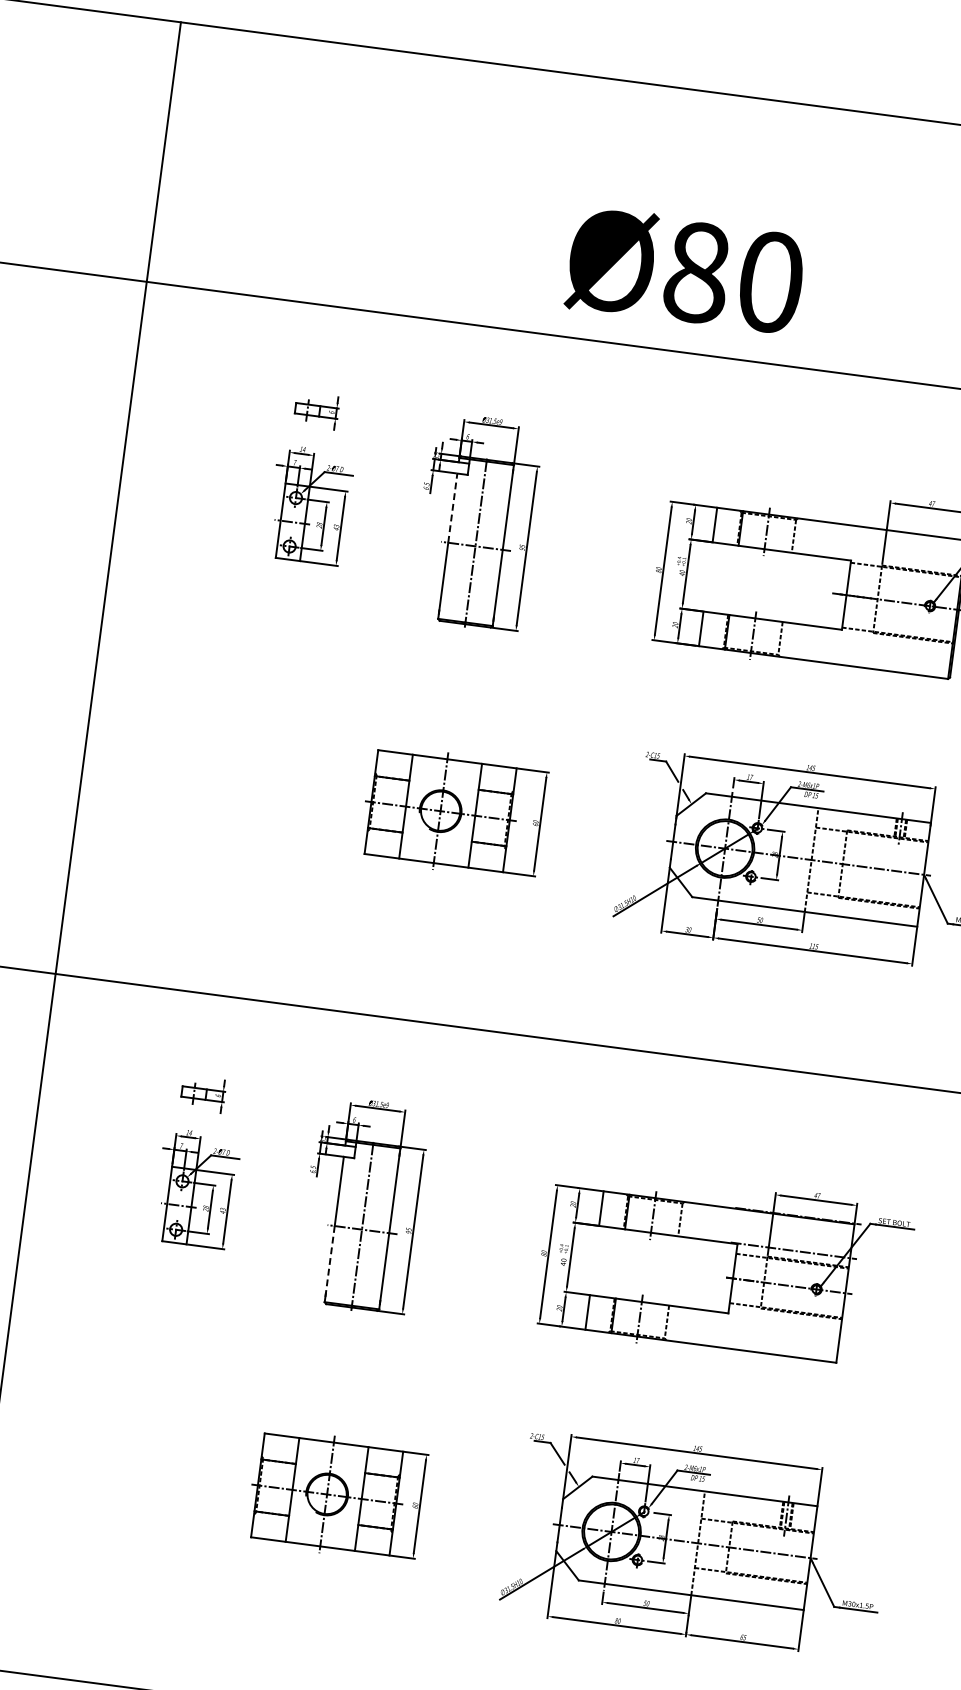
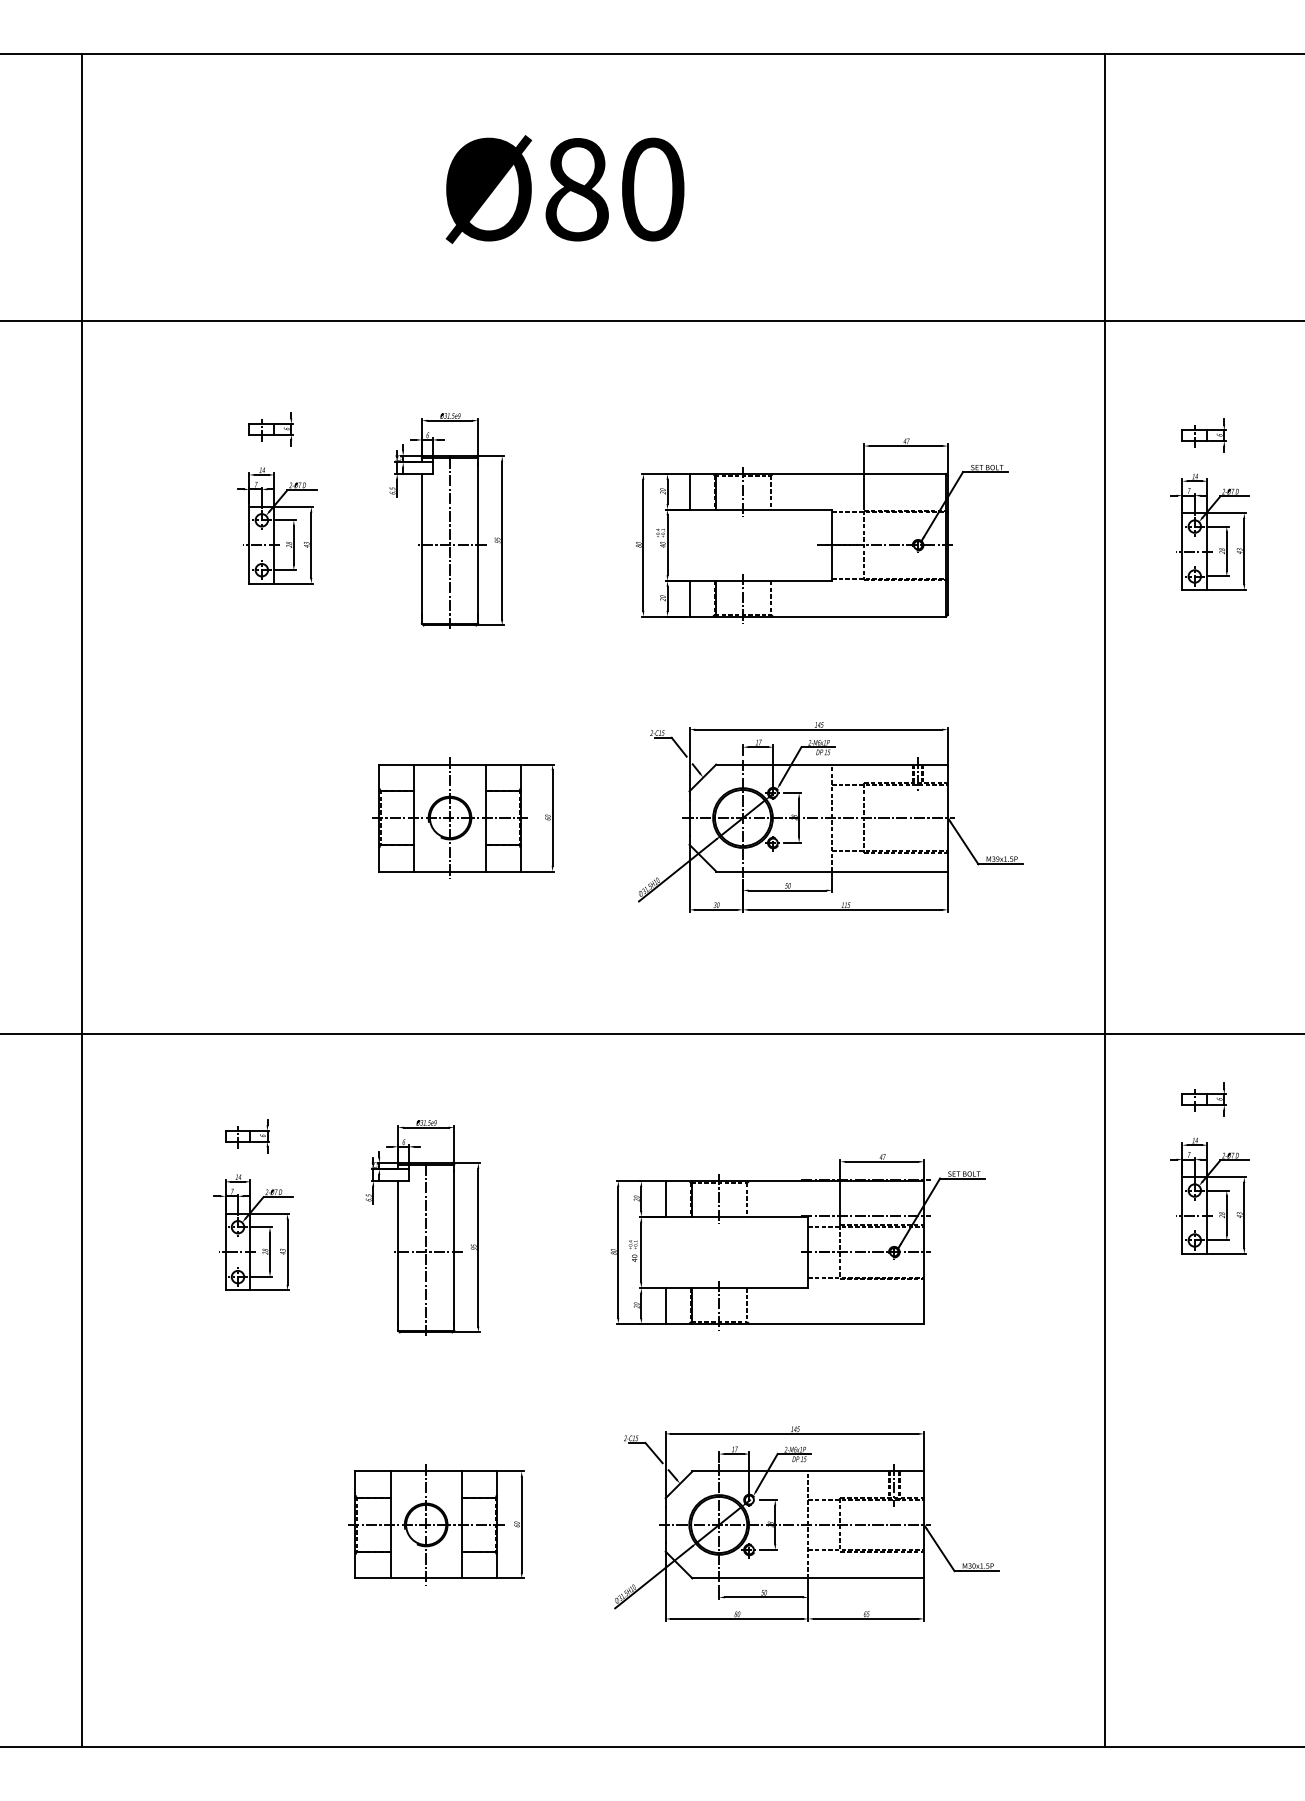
text: (685, 270) -> (564, 189), moved
line: (452, 507) -> (421, 509), dashed -> solid
line: (330, 1261) -> (398, 1288), dashed -> solid

